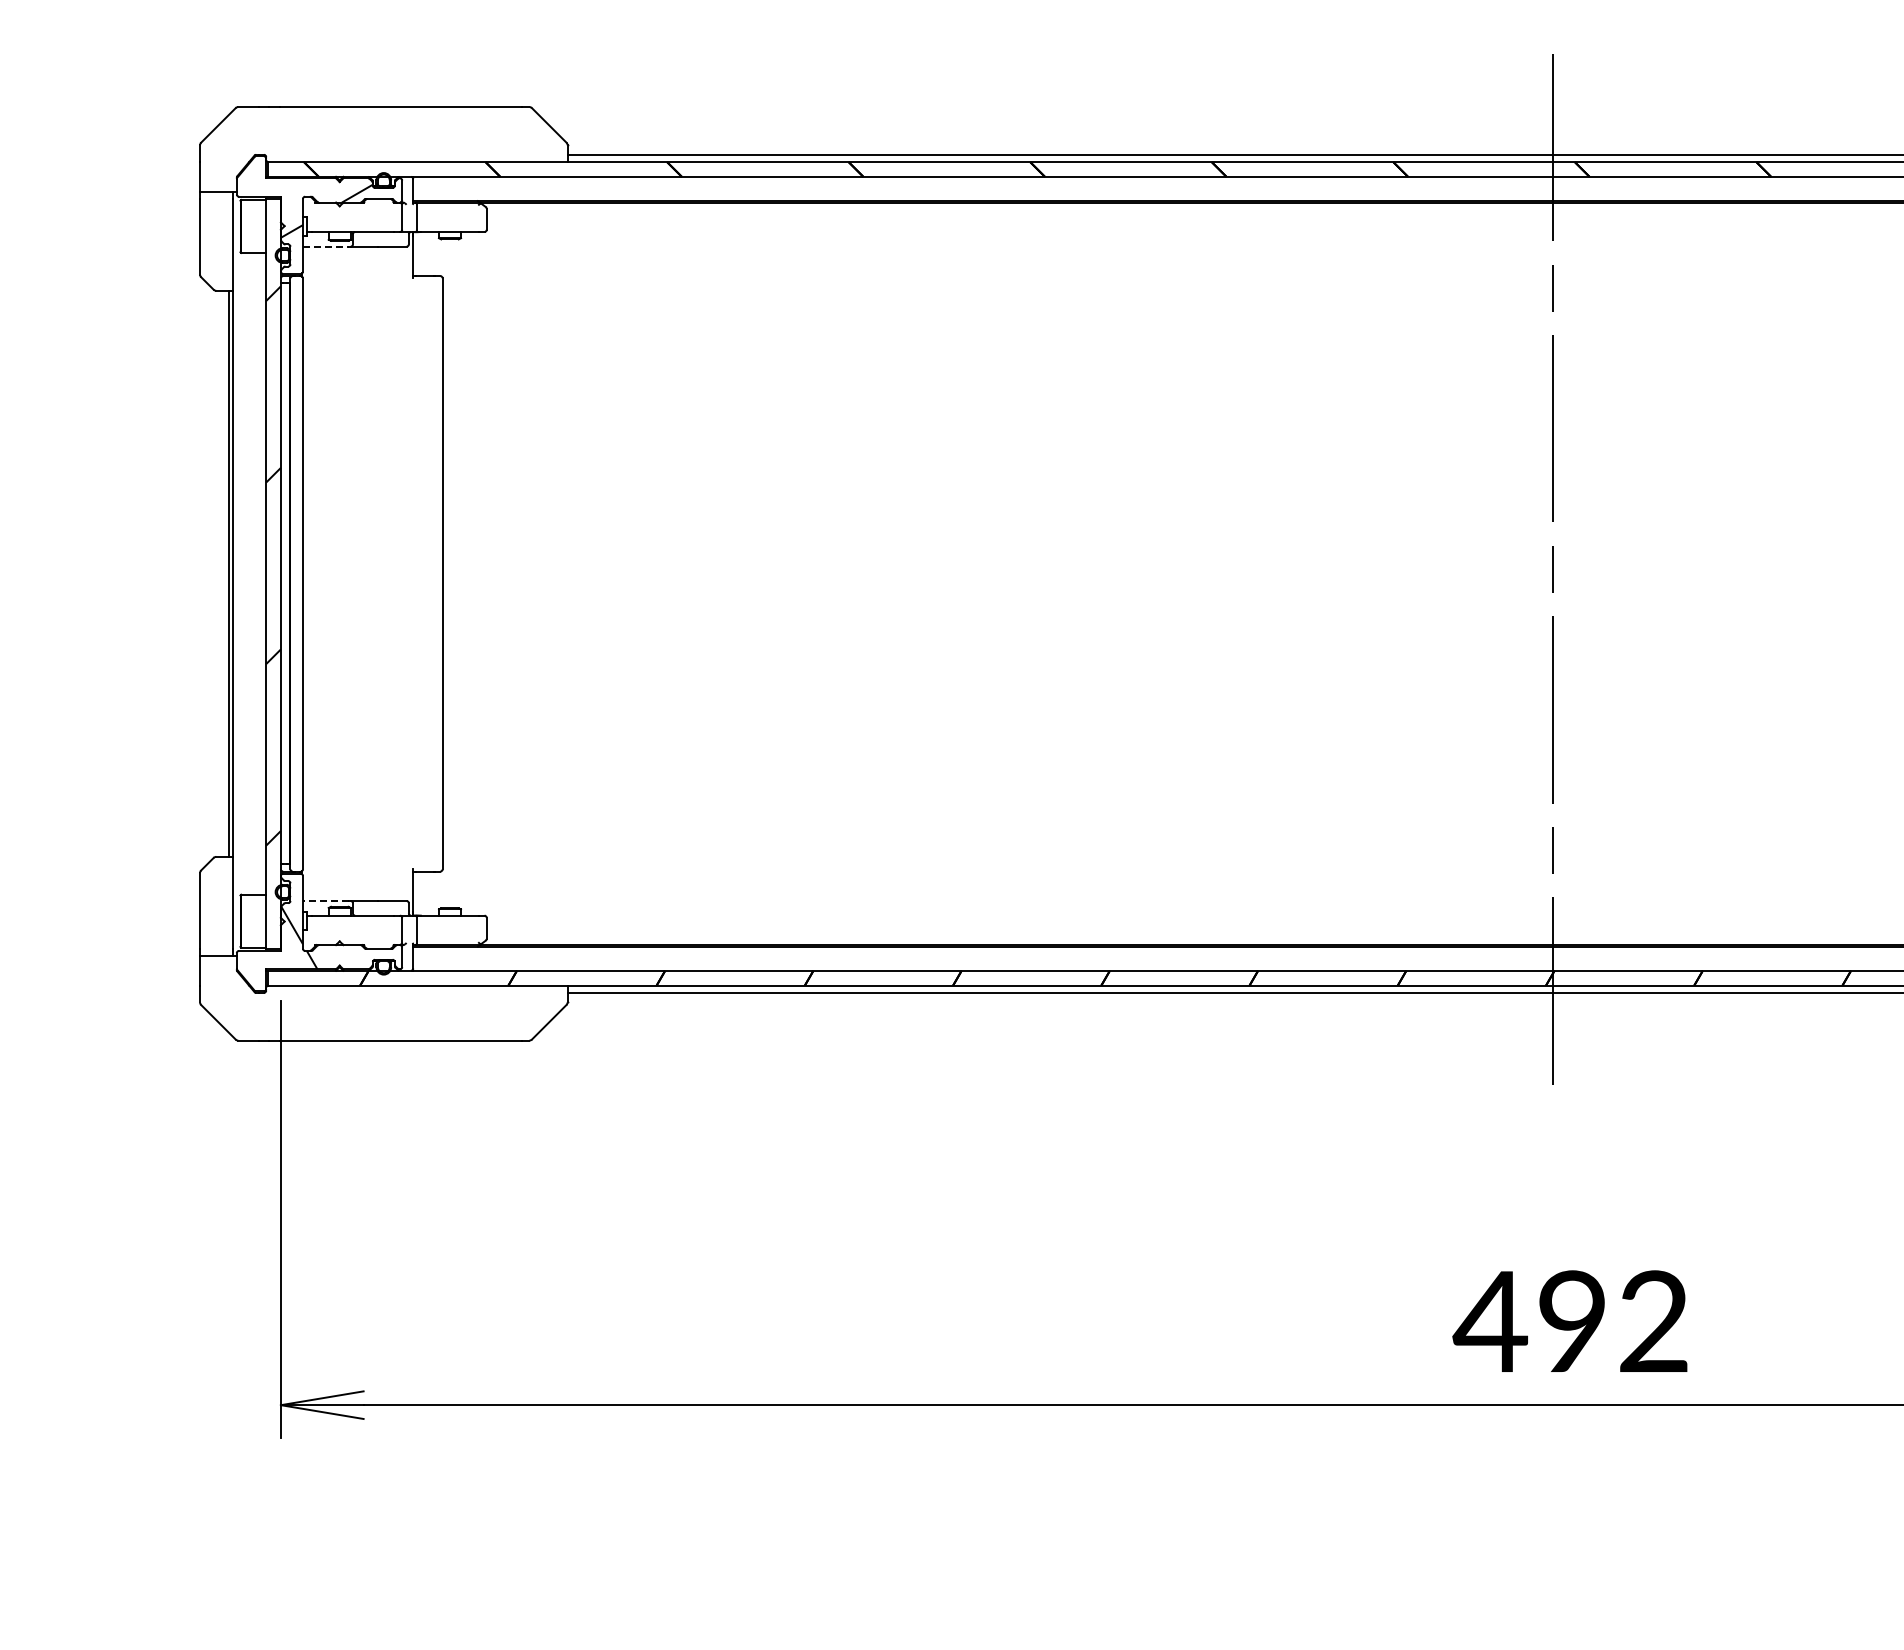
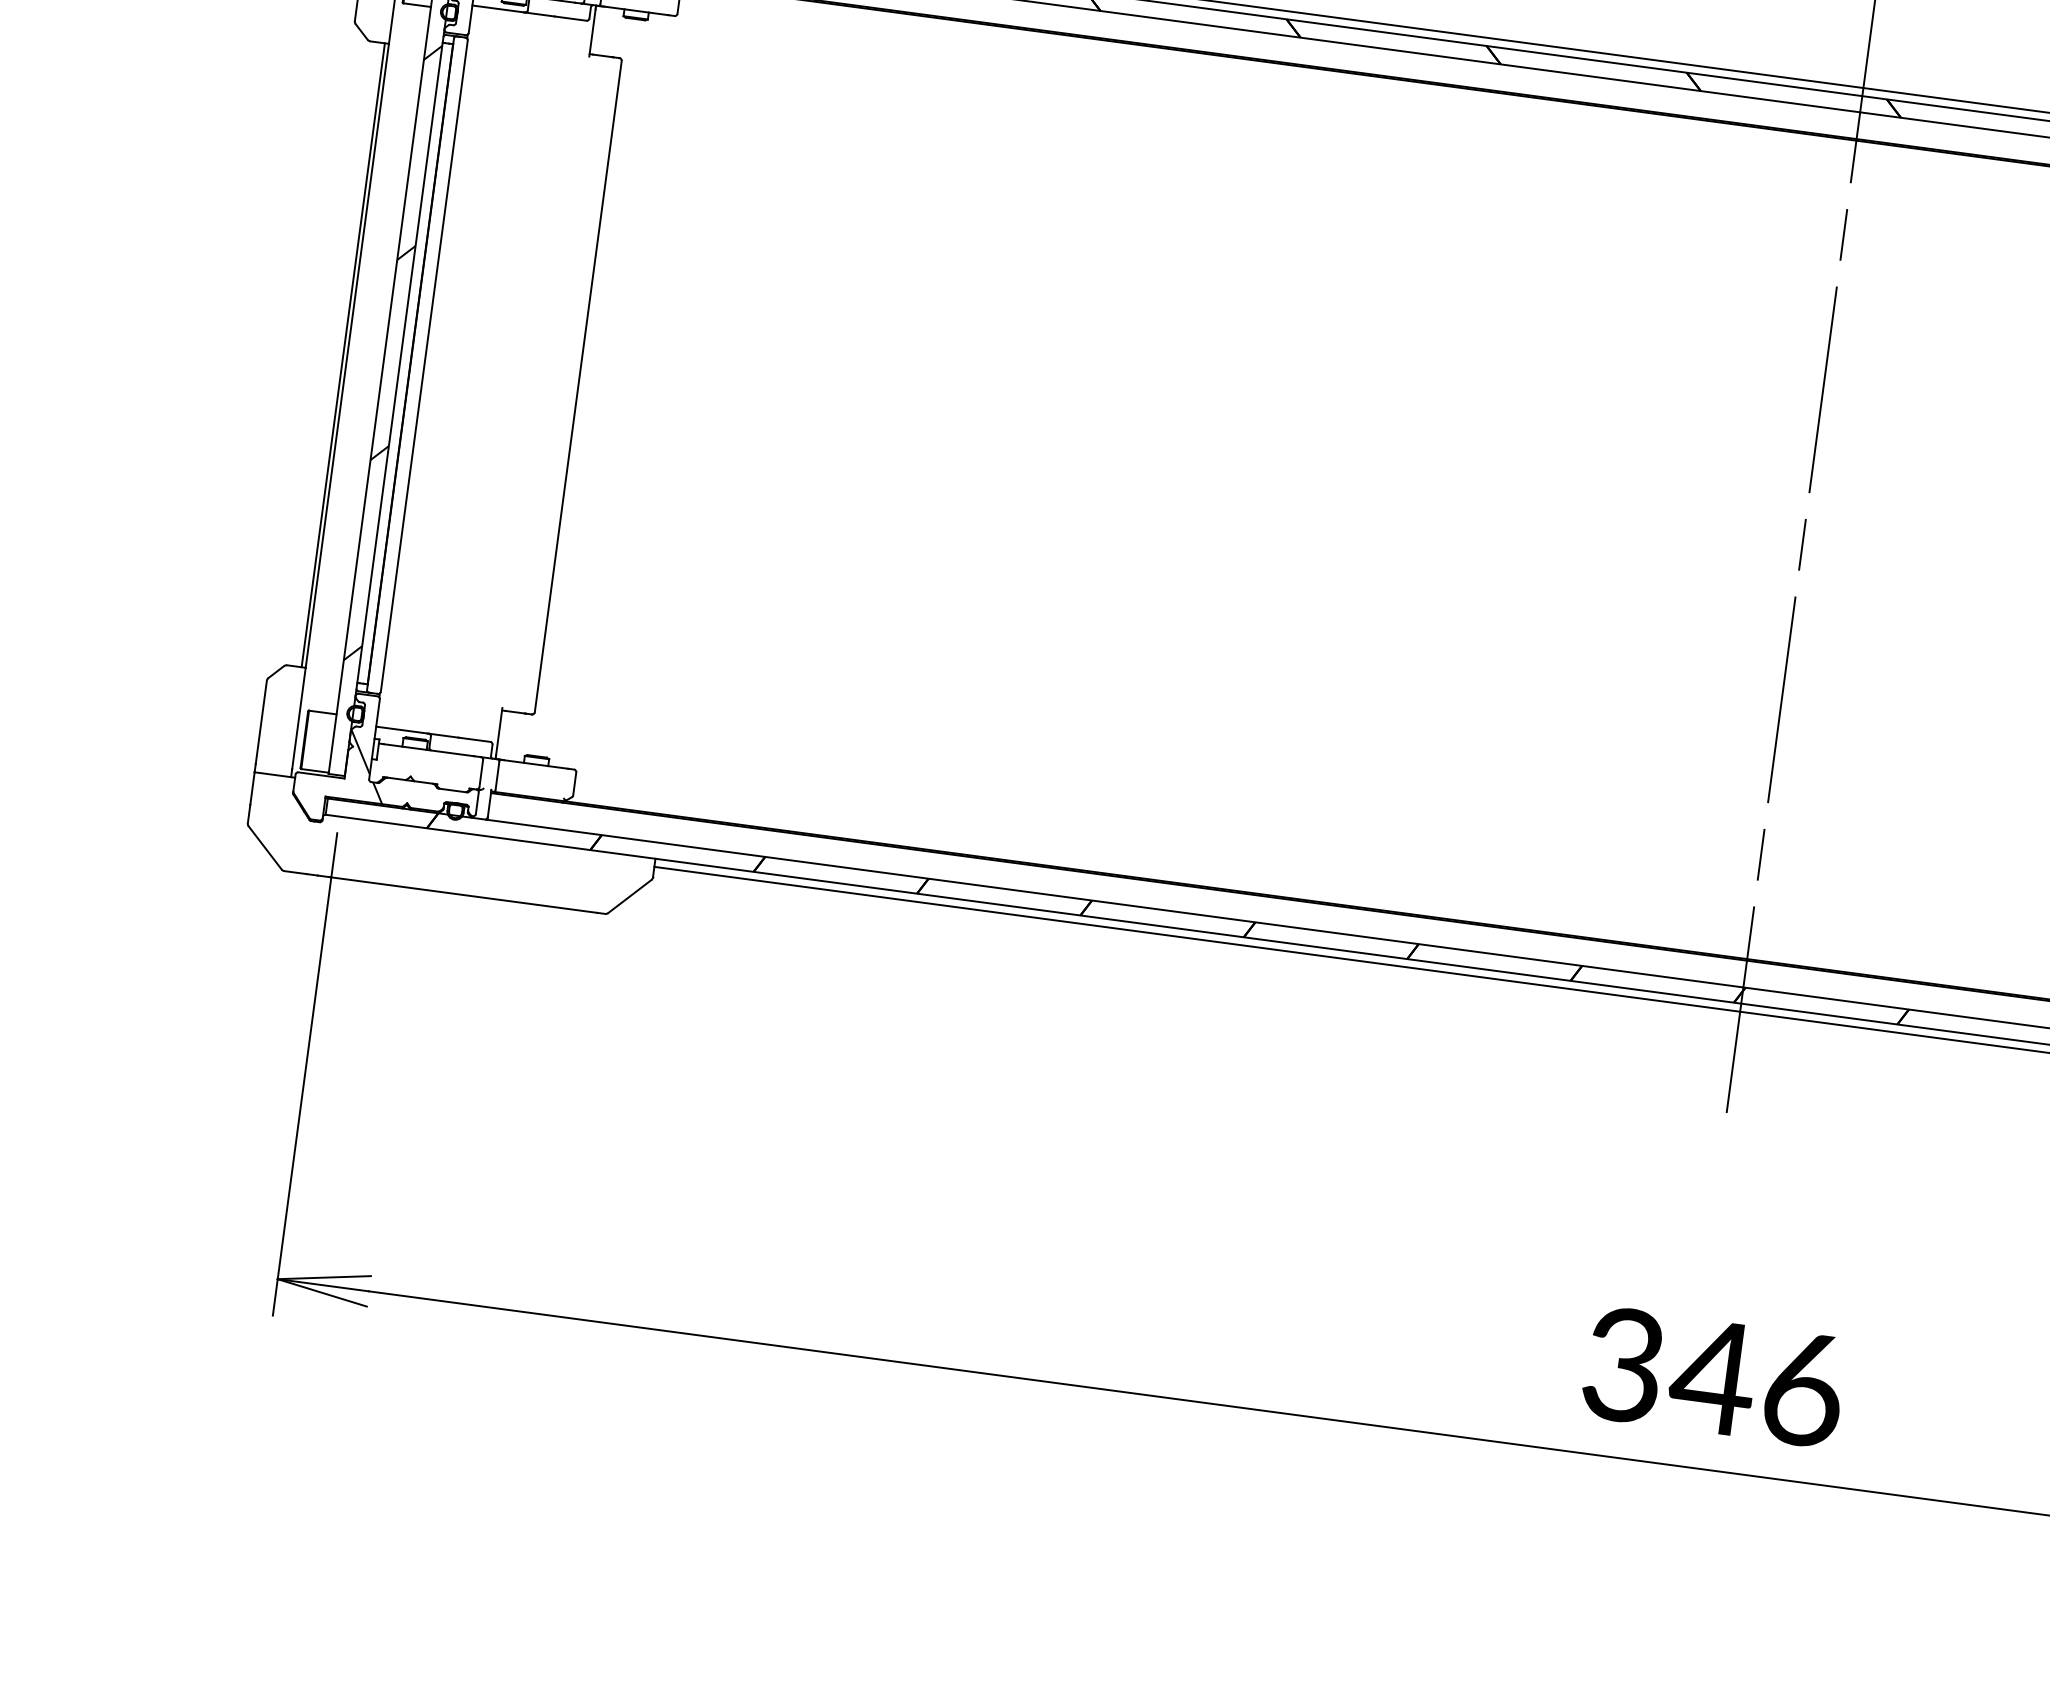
line: (326, 246) -> (498, 8), dashed -> solid
line: (325, 900) -> (401, 729), dashed -> solid
text: (1570, 1321) -> (1711, 1376), 492 -> 346

